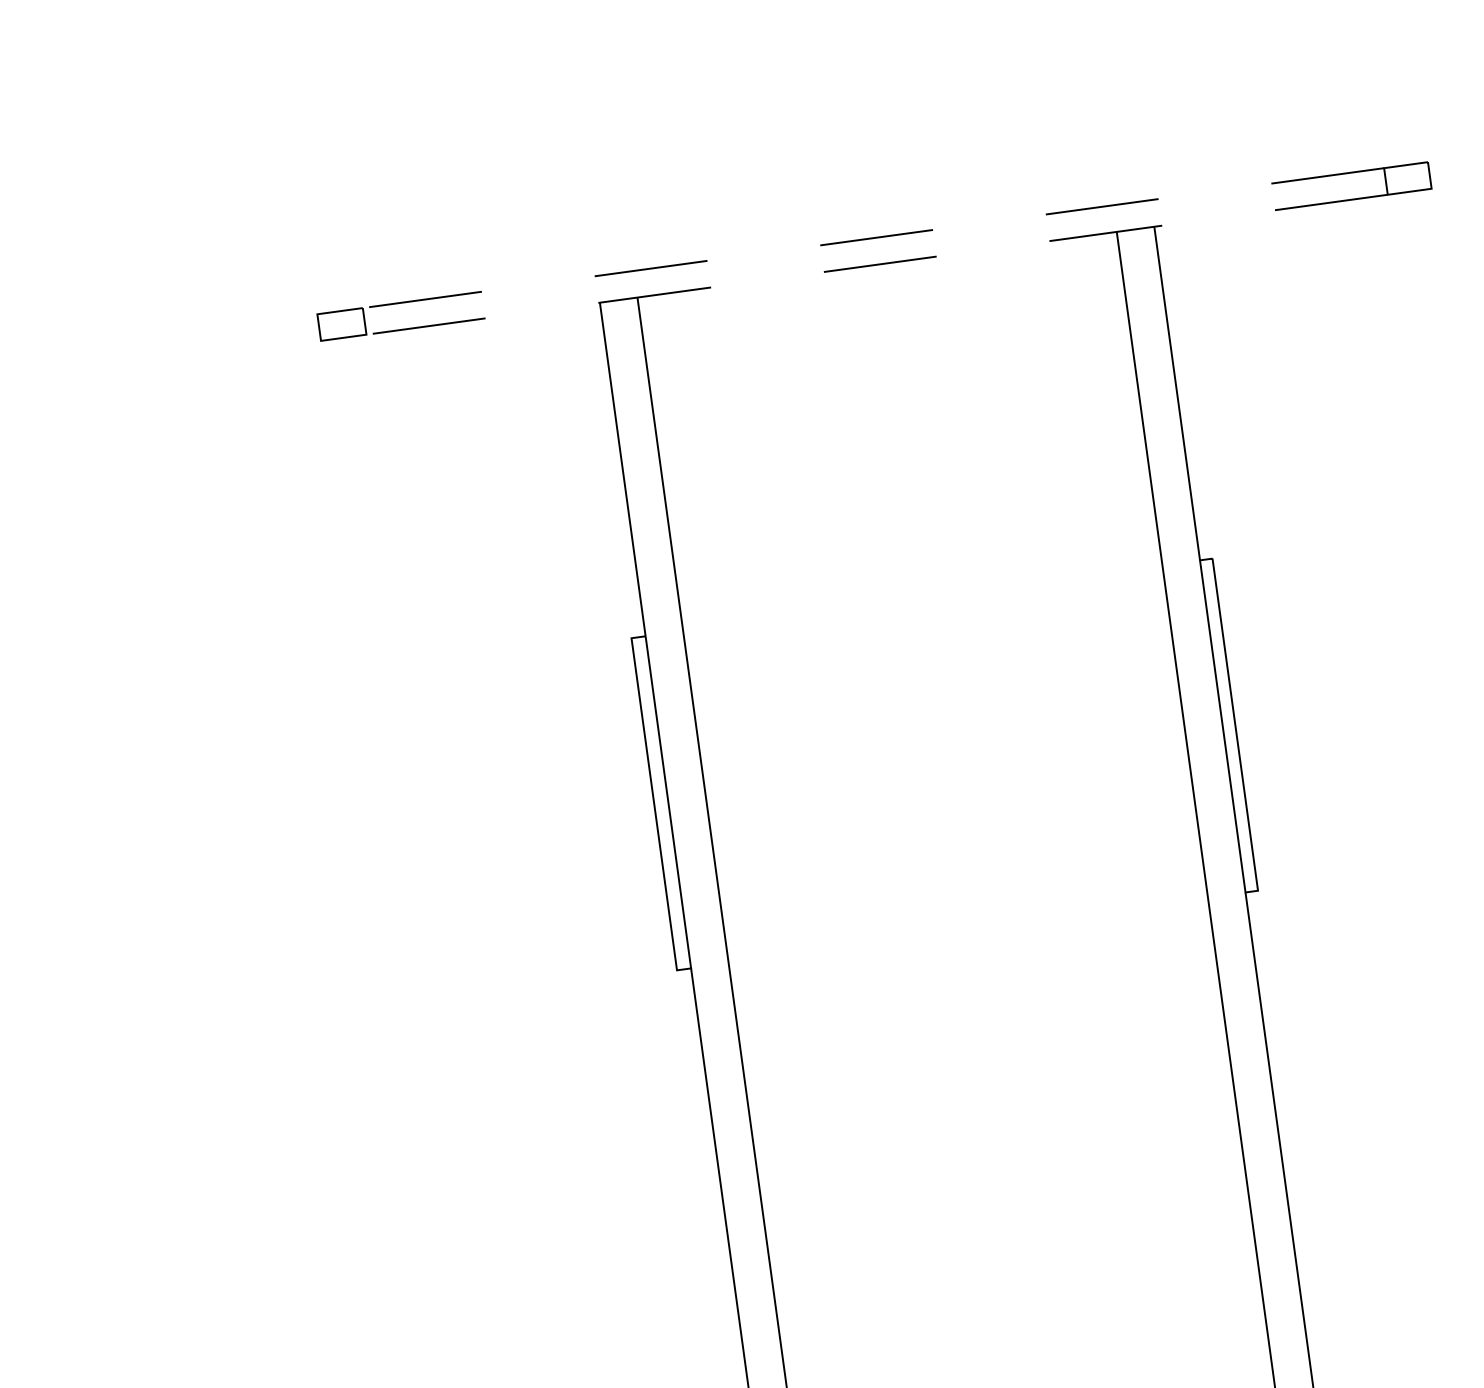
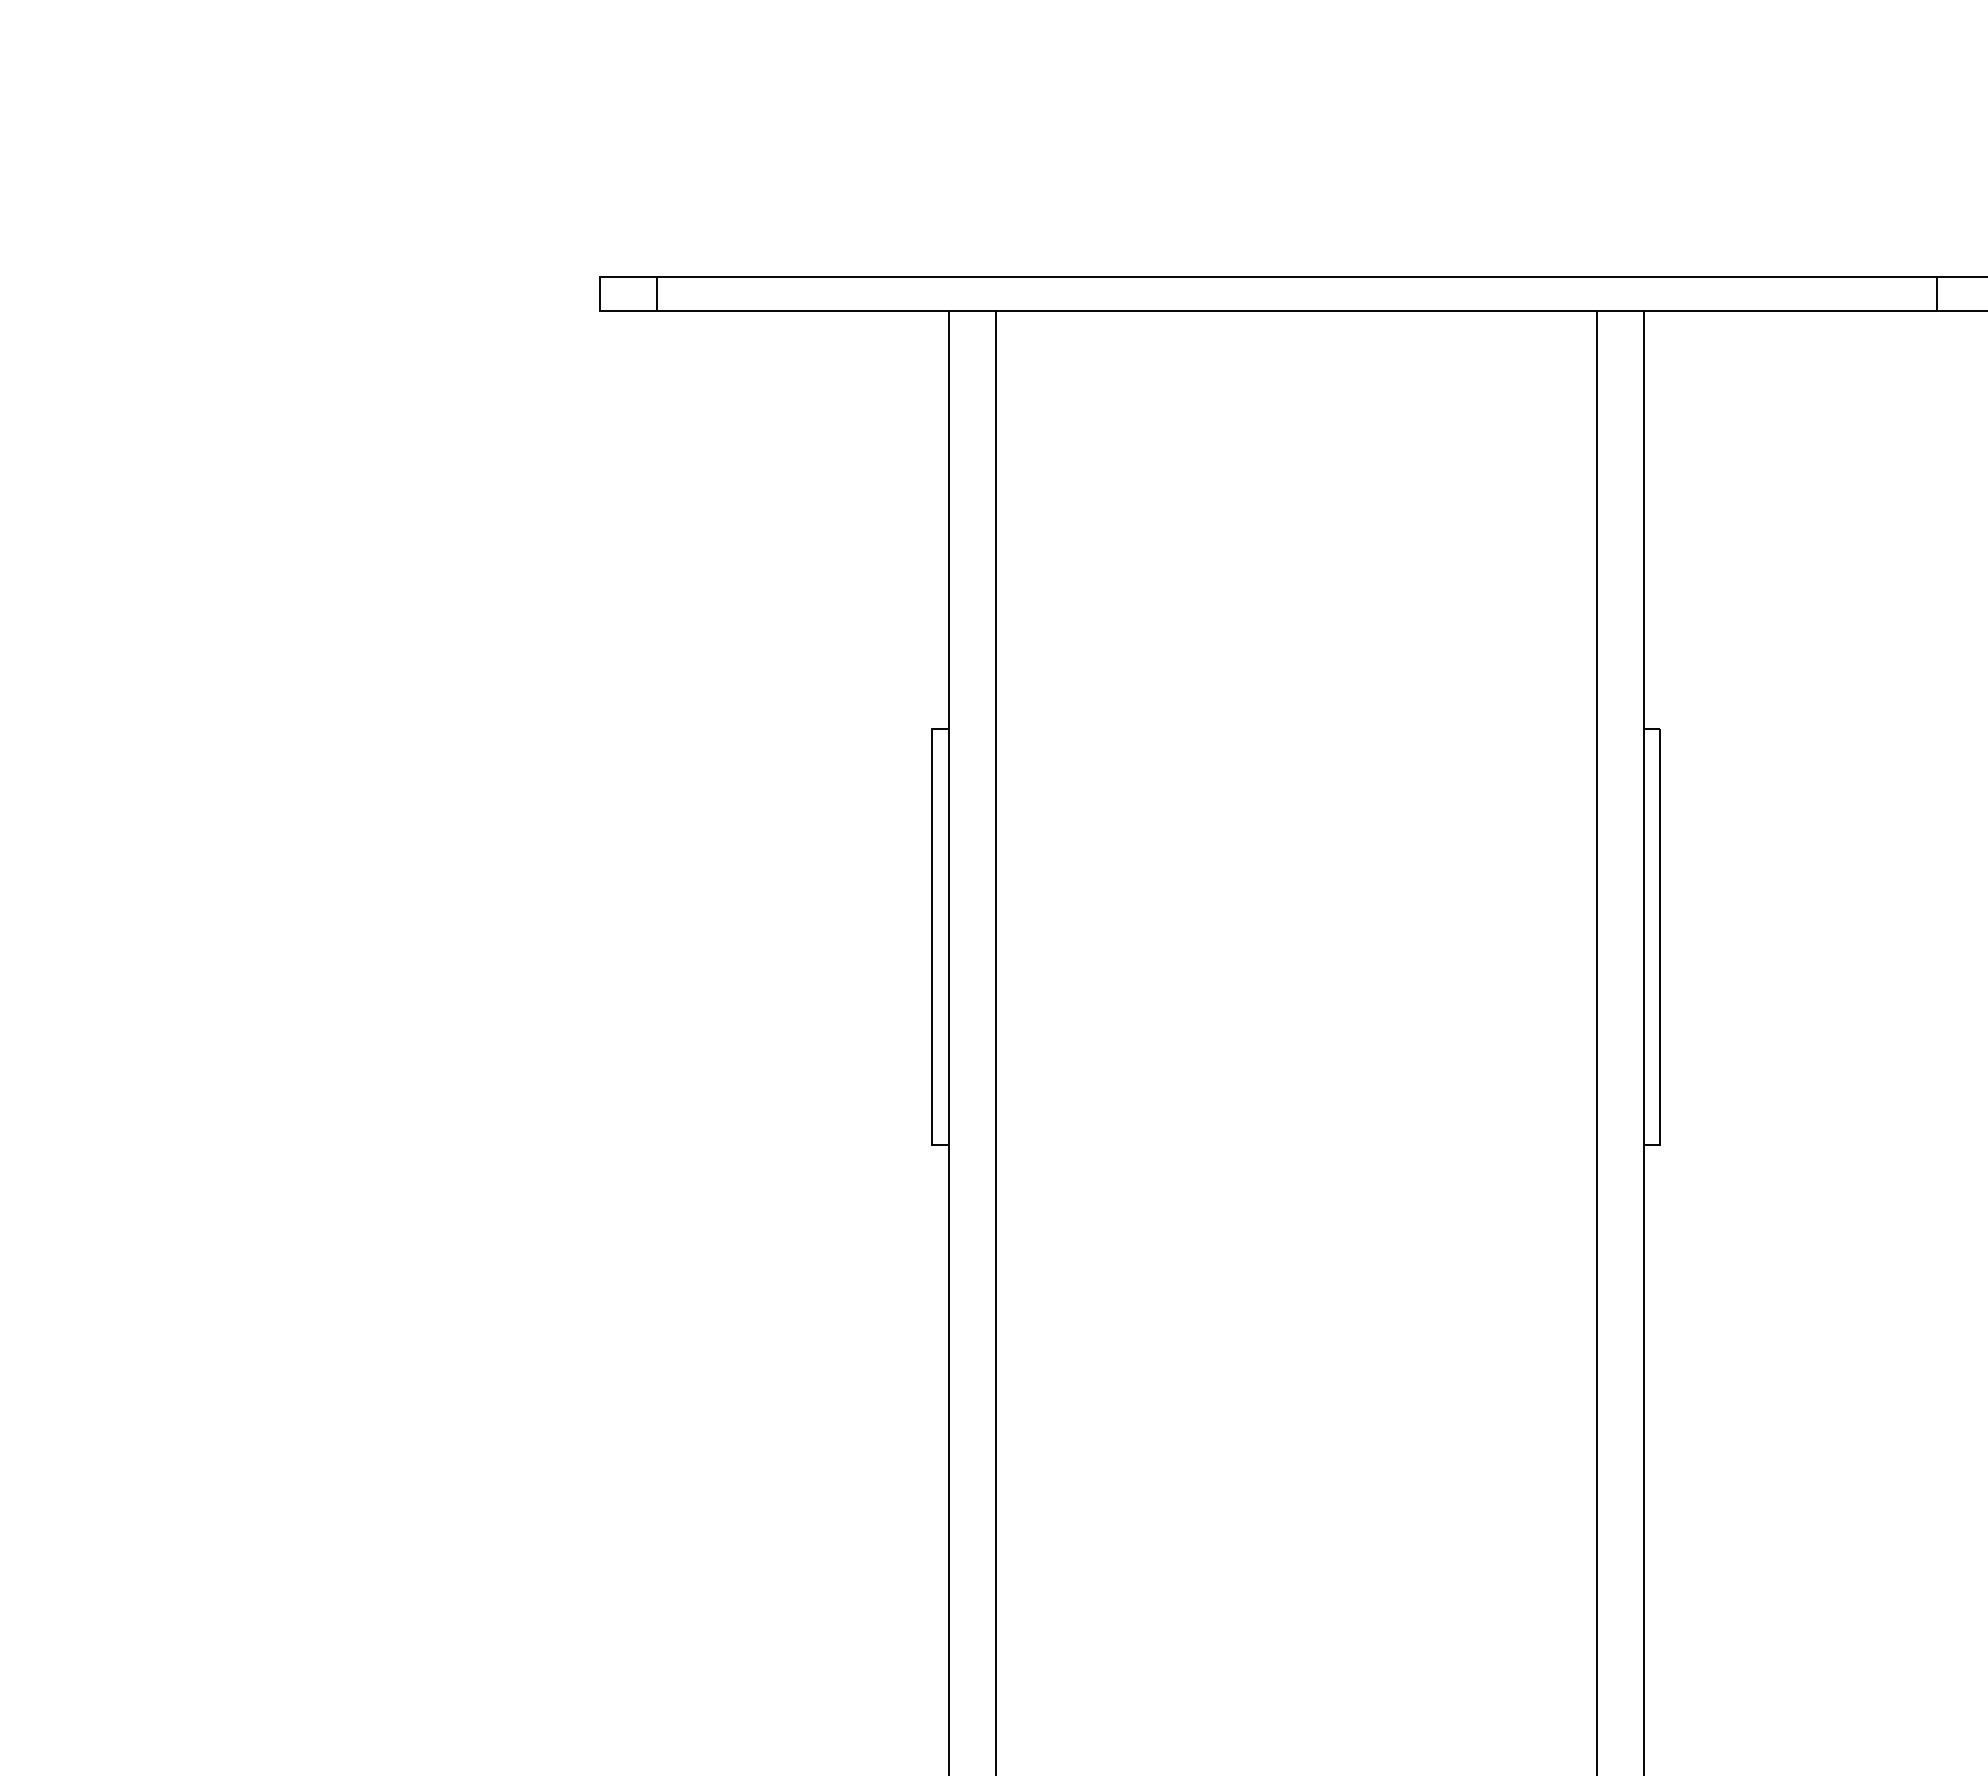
line: (873, 238) -> (1296, 277), dashed -> solid
line: (877, 264) -> (1296, 310), dashed -> solid

